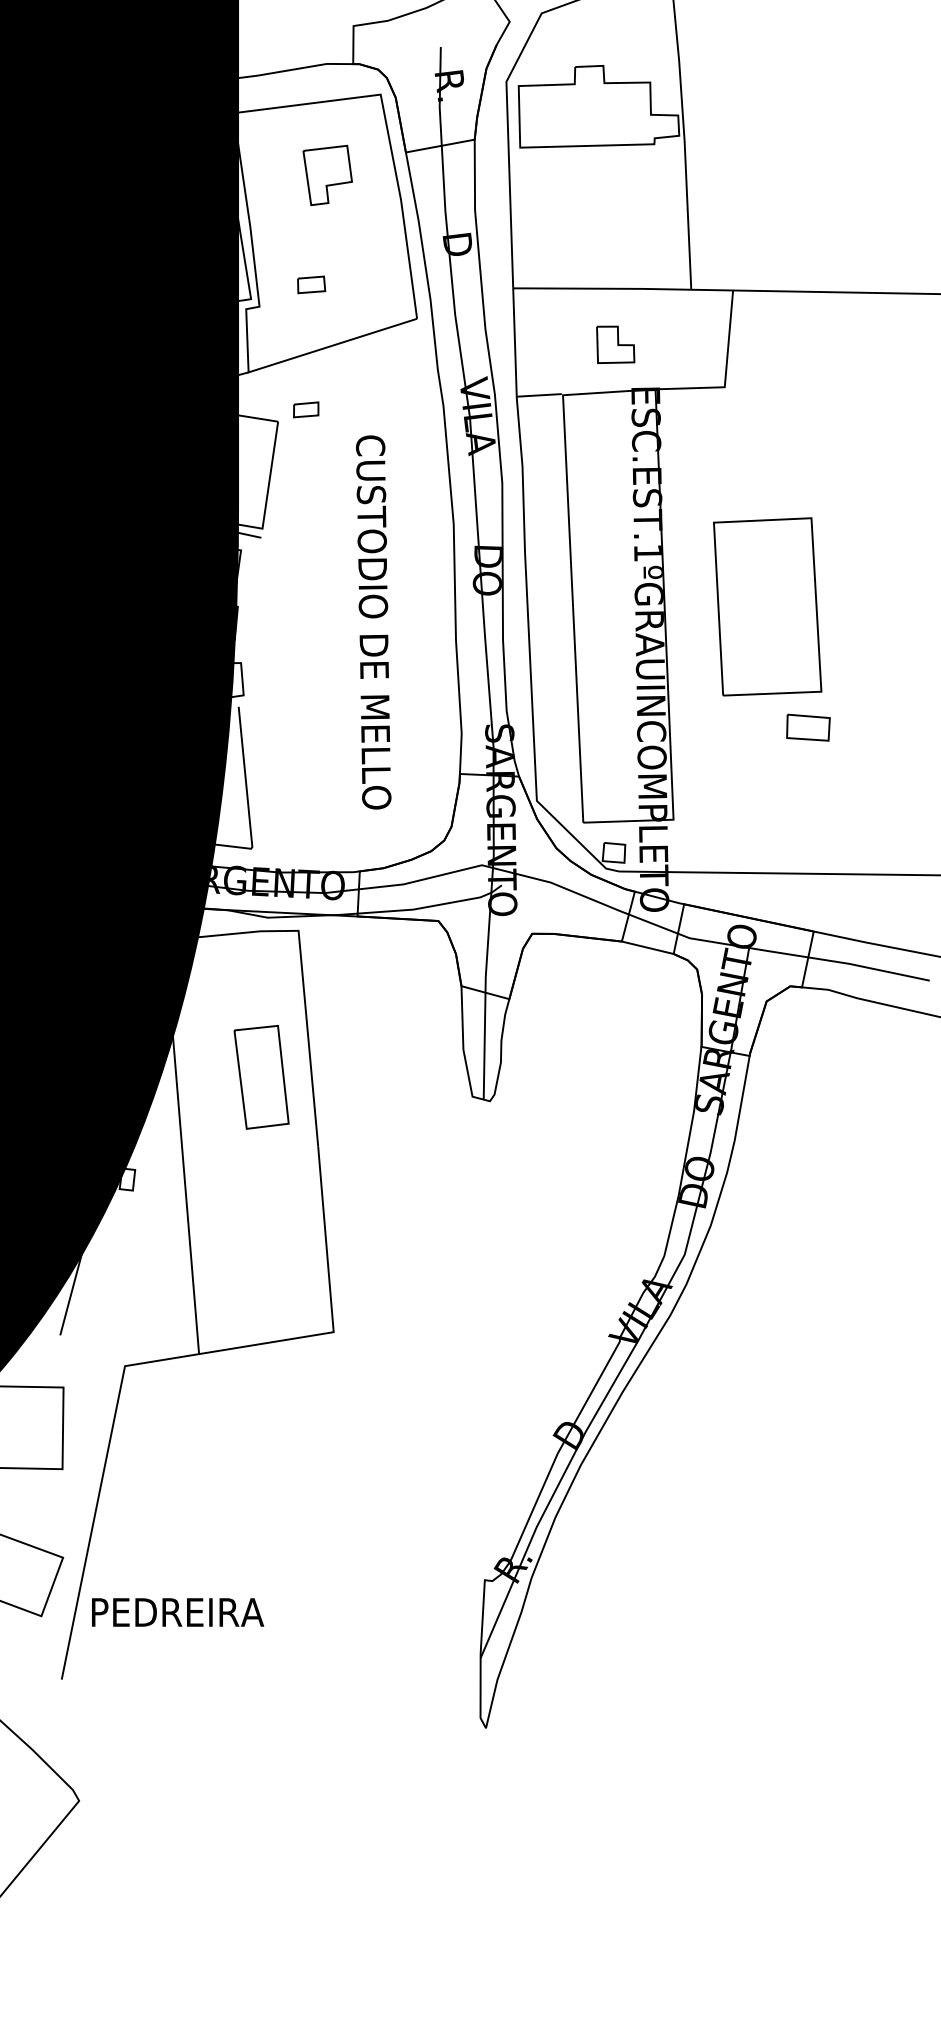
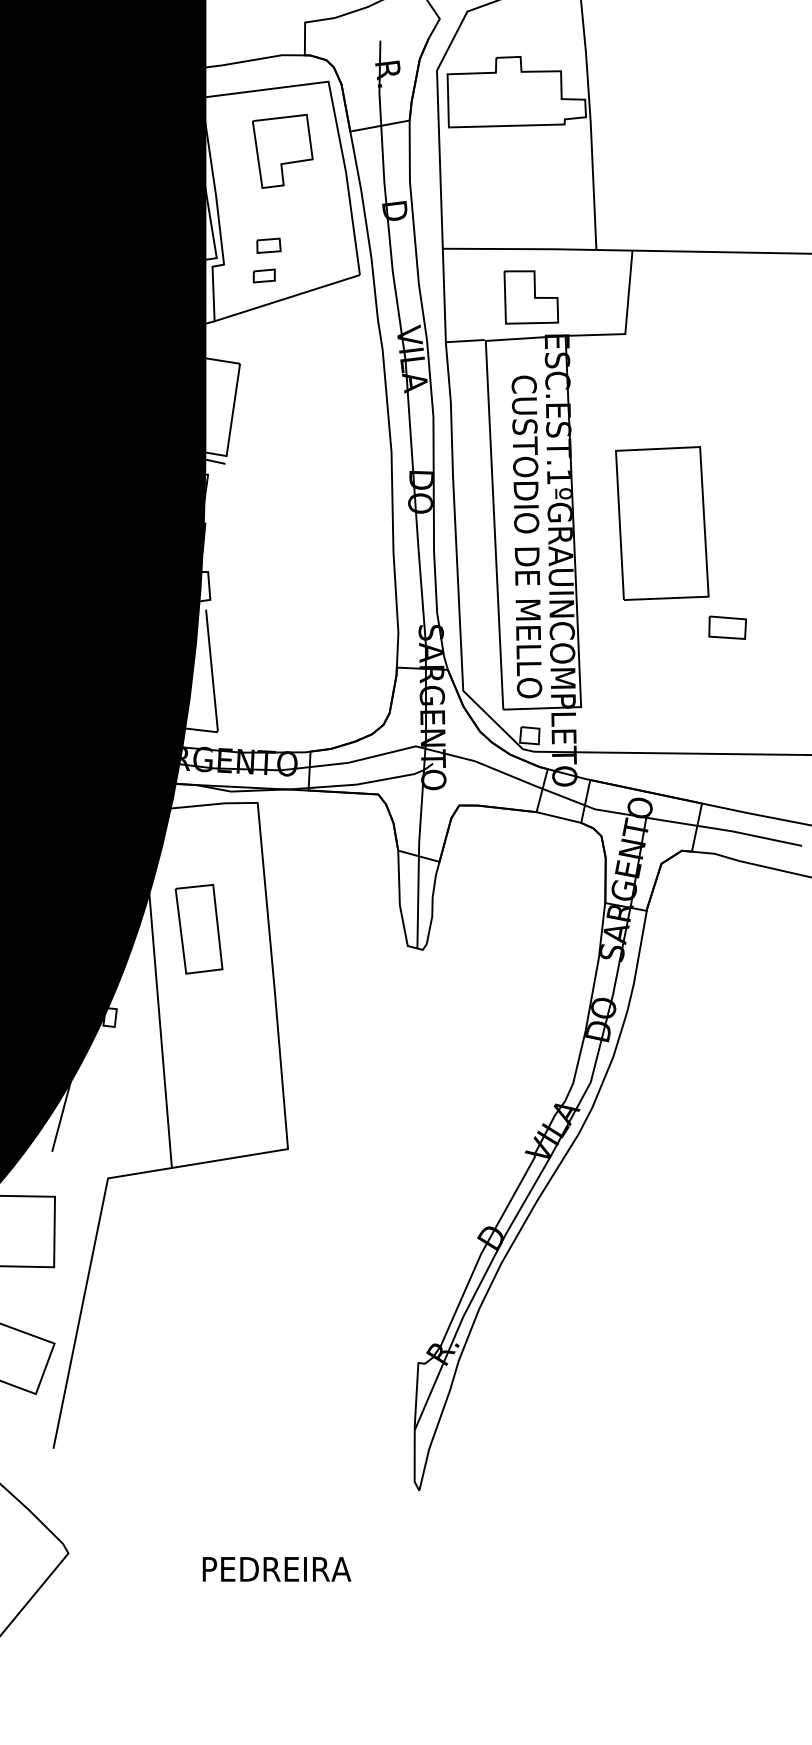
part: (327, 175) -> (282, 151), size x1.43
part: (615, 344) -> (531, 297), size x1.67
part: (306, 409) -> (264, 275), moved
text: (373, 622) -> (526, 536), moved
part: (808, 727) -> (727, 627), moved
part: (261, 1076) -> (198, 928), moved
text: (178, 1612) -> (277, 1569), moved

